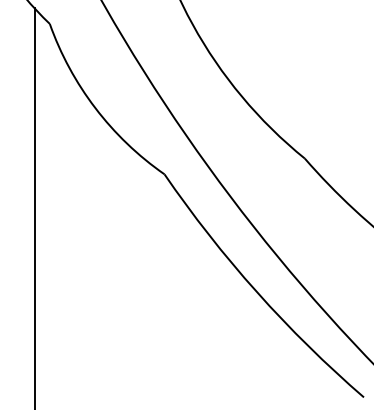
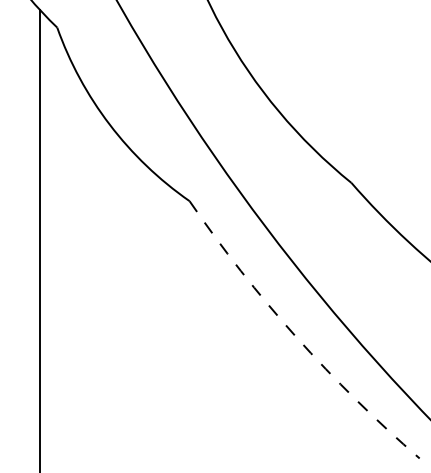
arc: (257, 292) -> (296, 337), solid -> dashed

